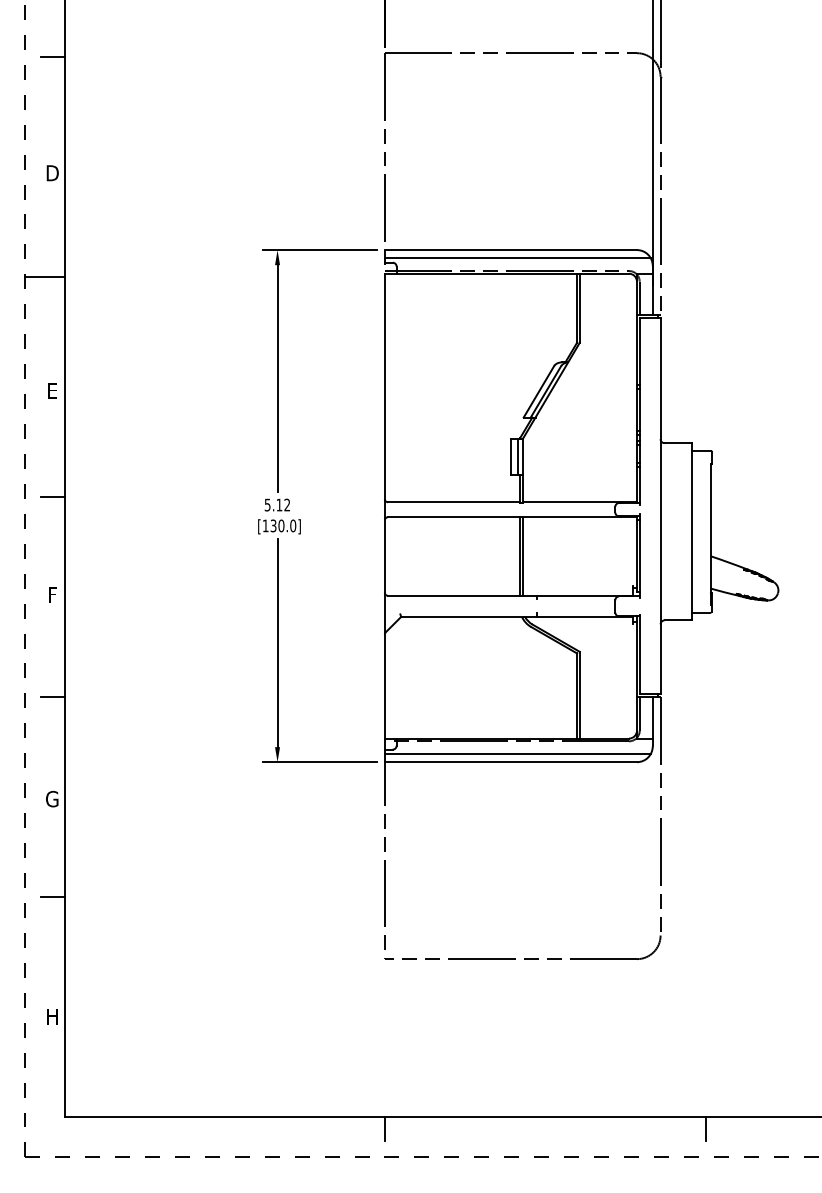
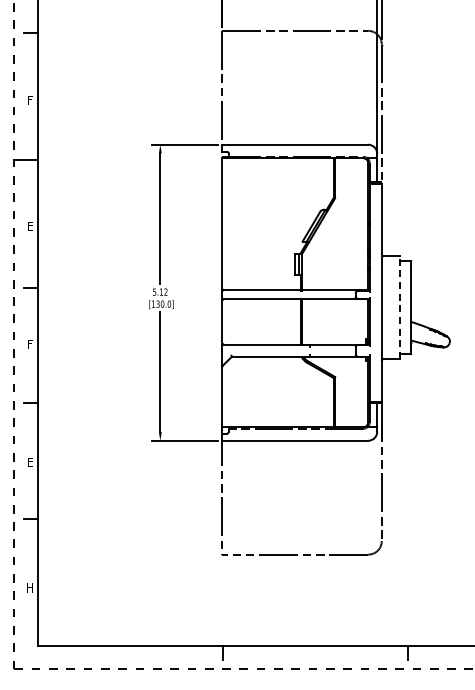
text: (52, 171) -> (30, 99), D -> F
line: (518, 258) -> (299, 149), removed
line: (692, 531) -> (400, 307), solid -> dashed
line: (518, 754) -> (299, 436), removed
text: (51, 797) -> (29, 461), G -> E

